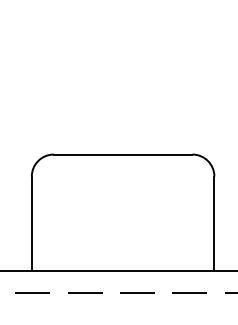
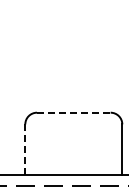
line: (122, 154) -> (73, 112), solid -> dashed
line: (32, 223) -> (25, 149), solid -> dashed

